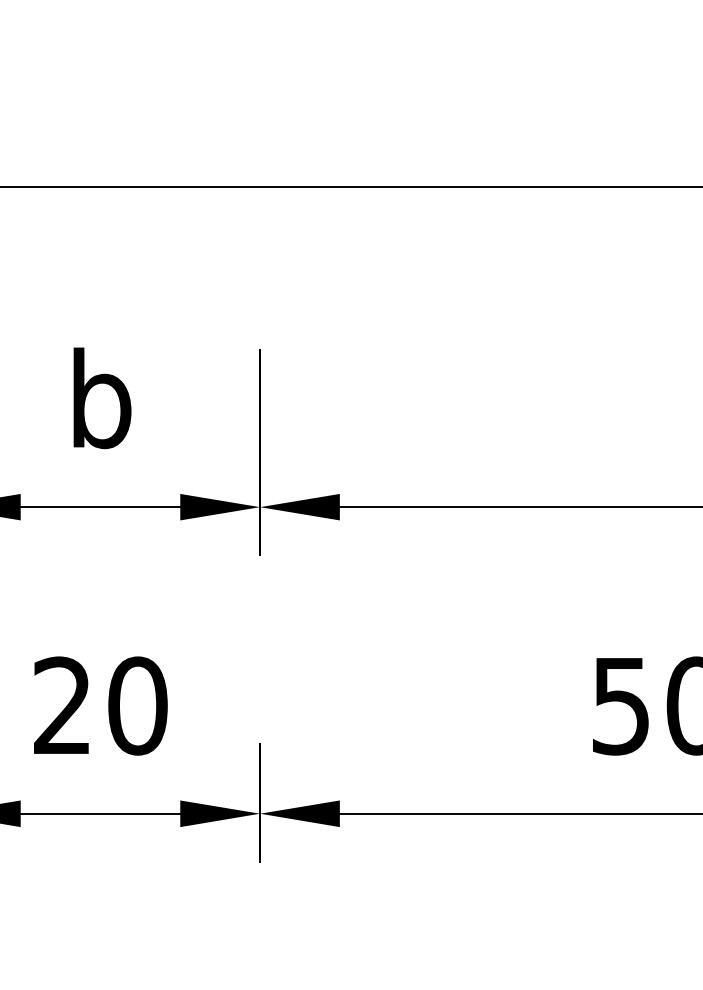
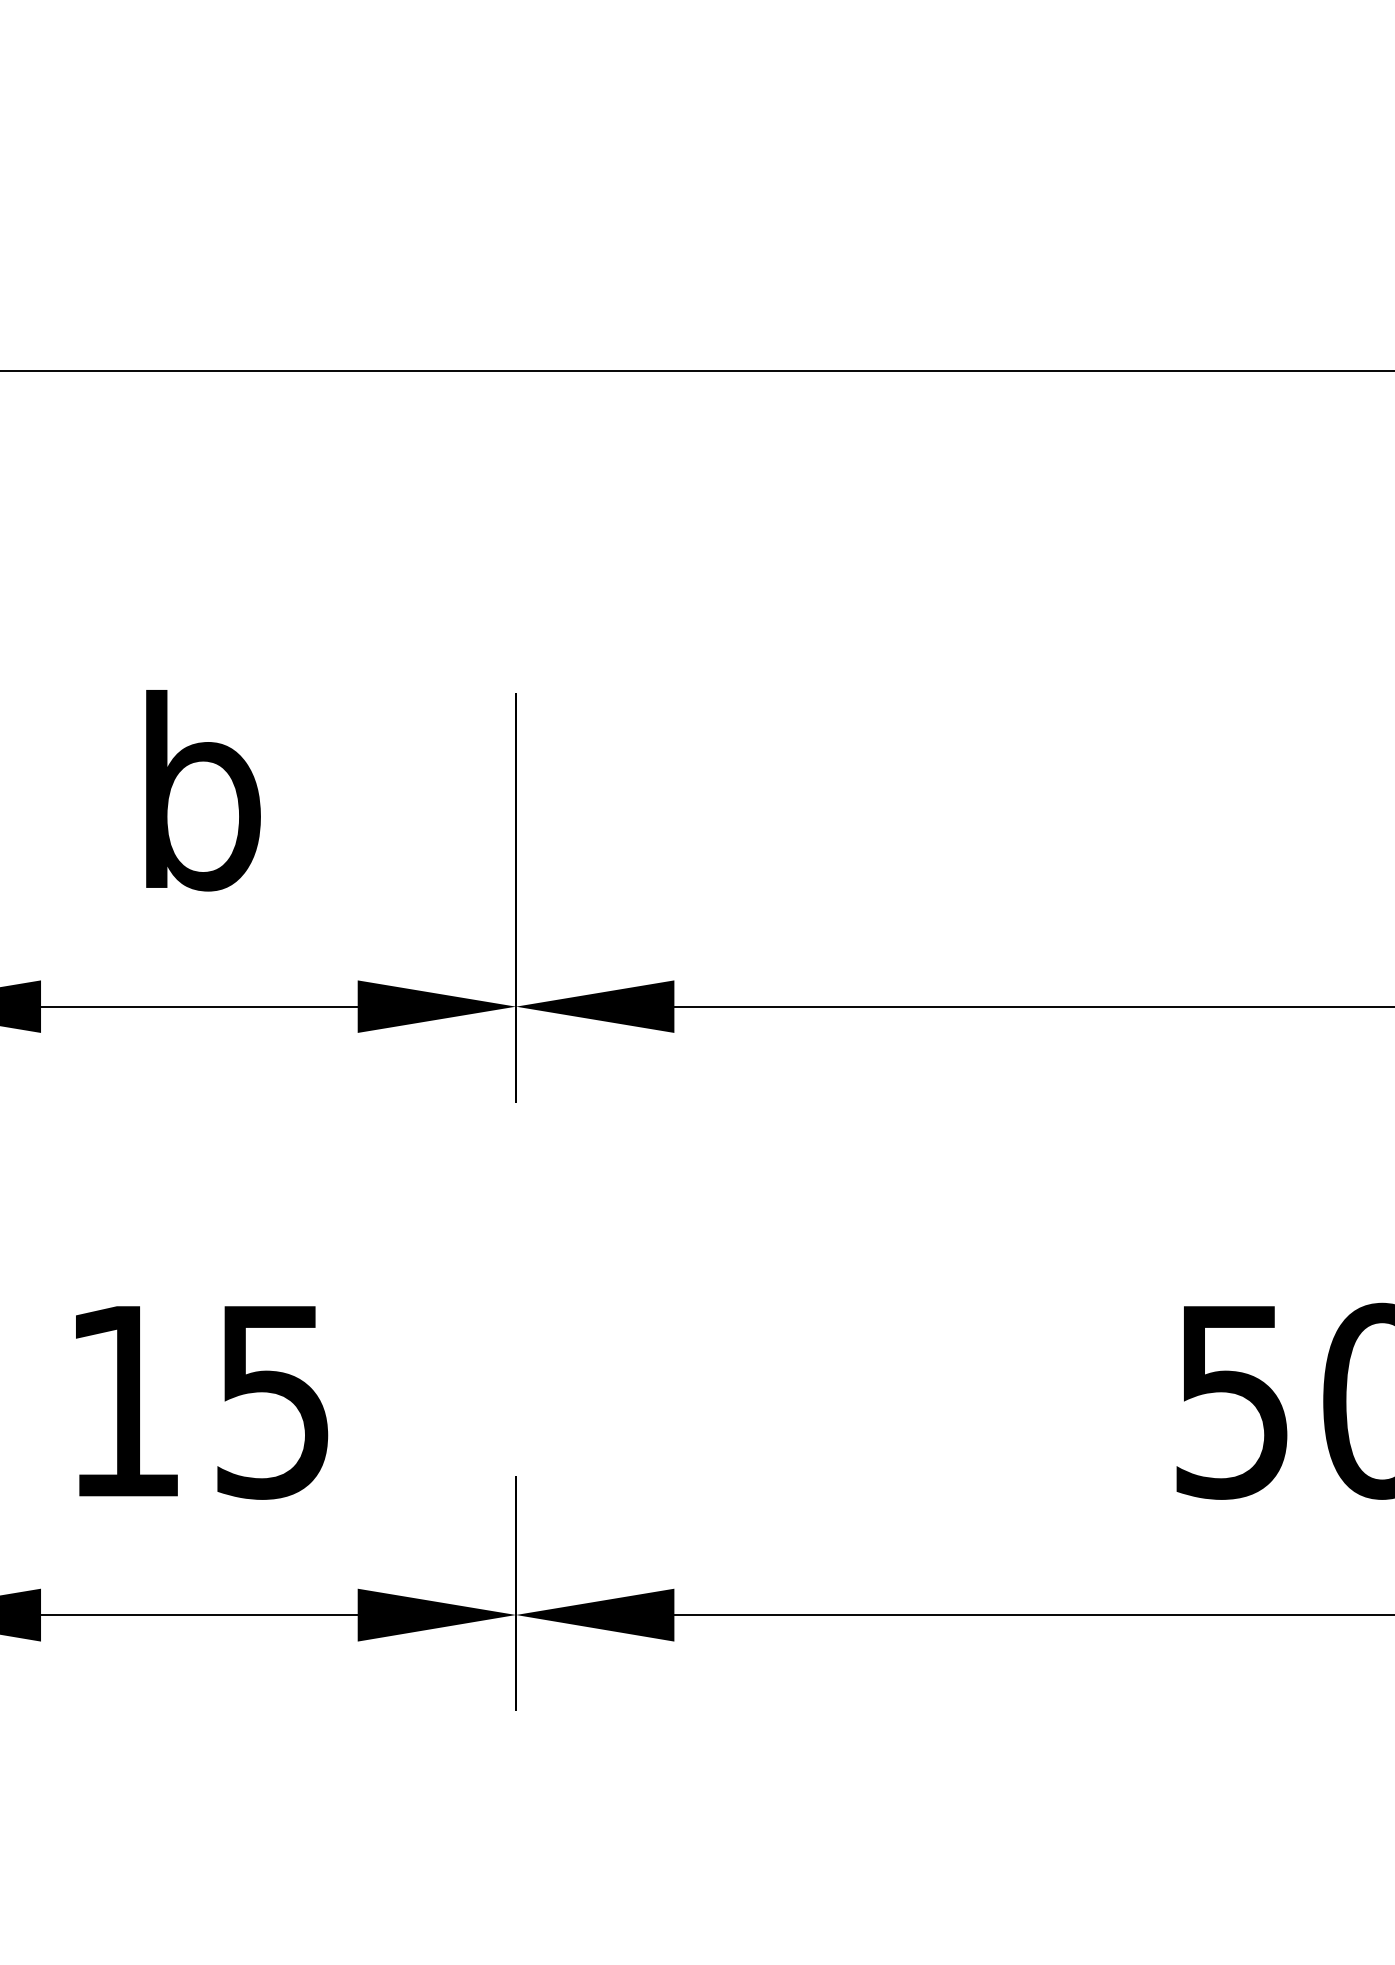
text: (100, 705) -> (199, 1400), 20 -> 15

